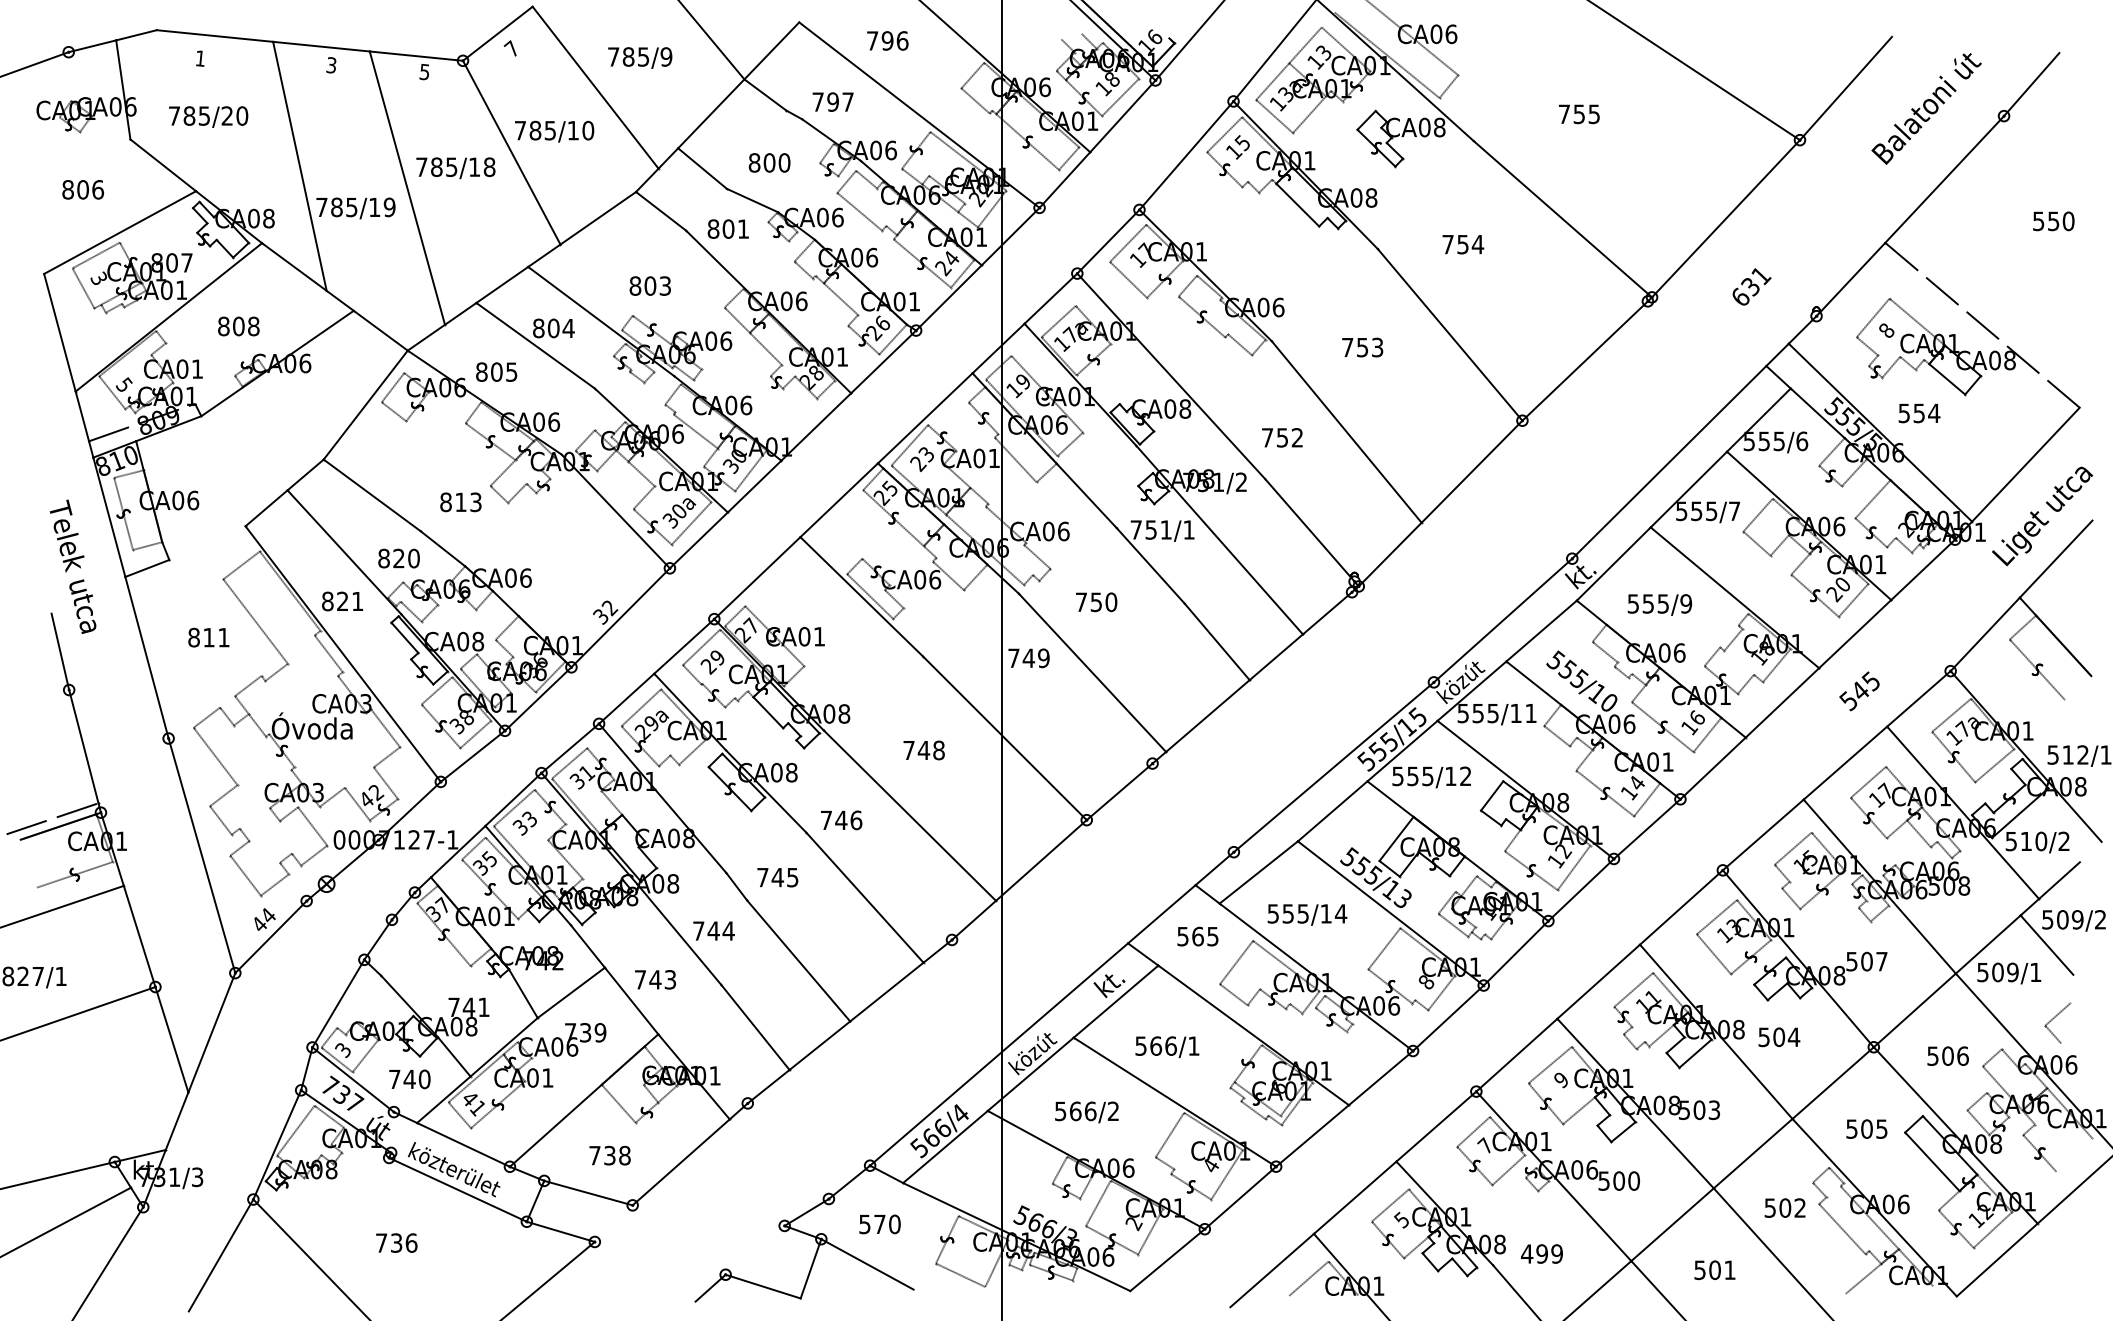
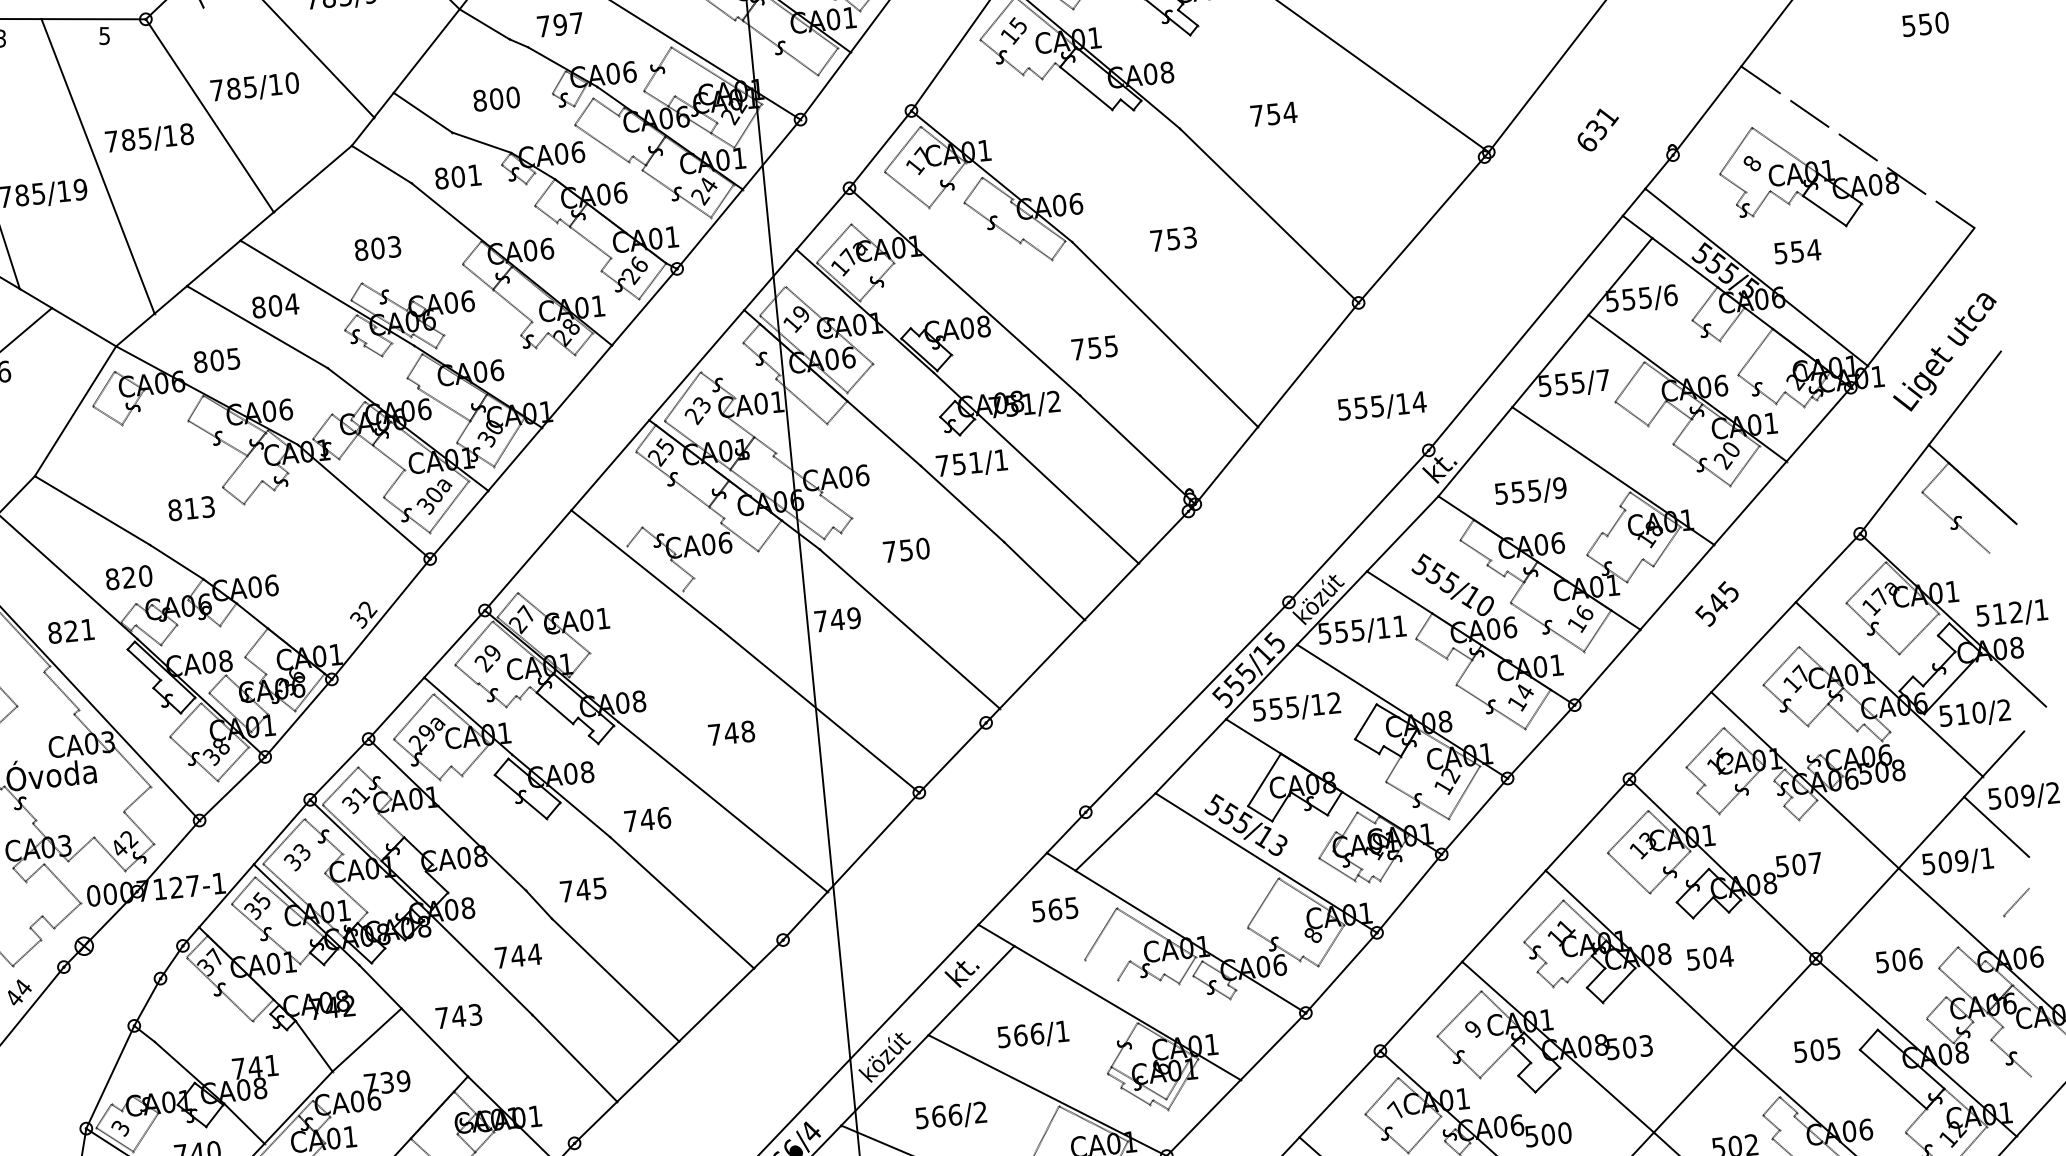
text: (1296, 437) -> (1110, 346), 752 -> 755
line: (870, 596) -> (655, 568), removed
text: (1859, 691) -> (1717, 604), moved
text: (1307, 914) -> (1382, 406), moved
line: (1233, 994) -> (1100, 969), removed
line: (2053, 1034) -> (2013, 925), removed

